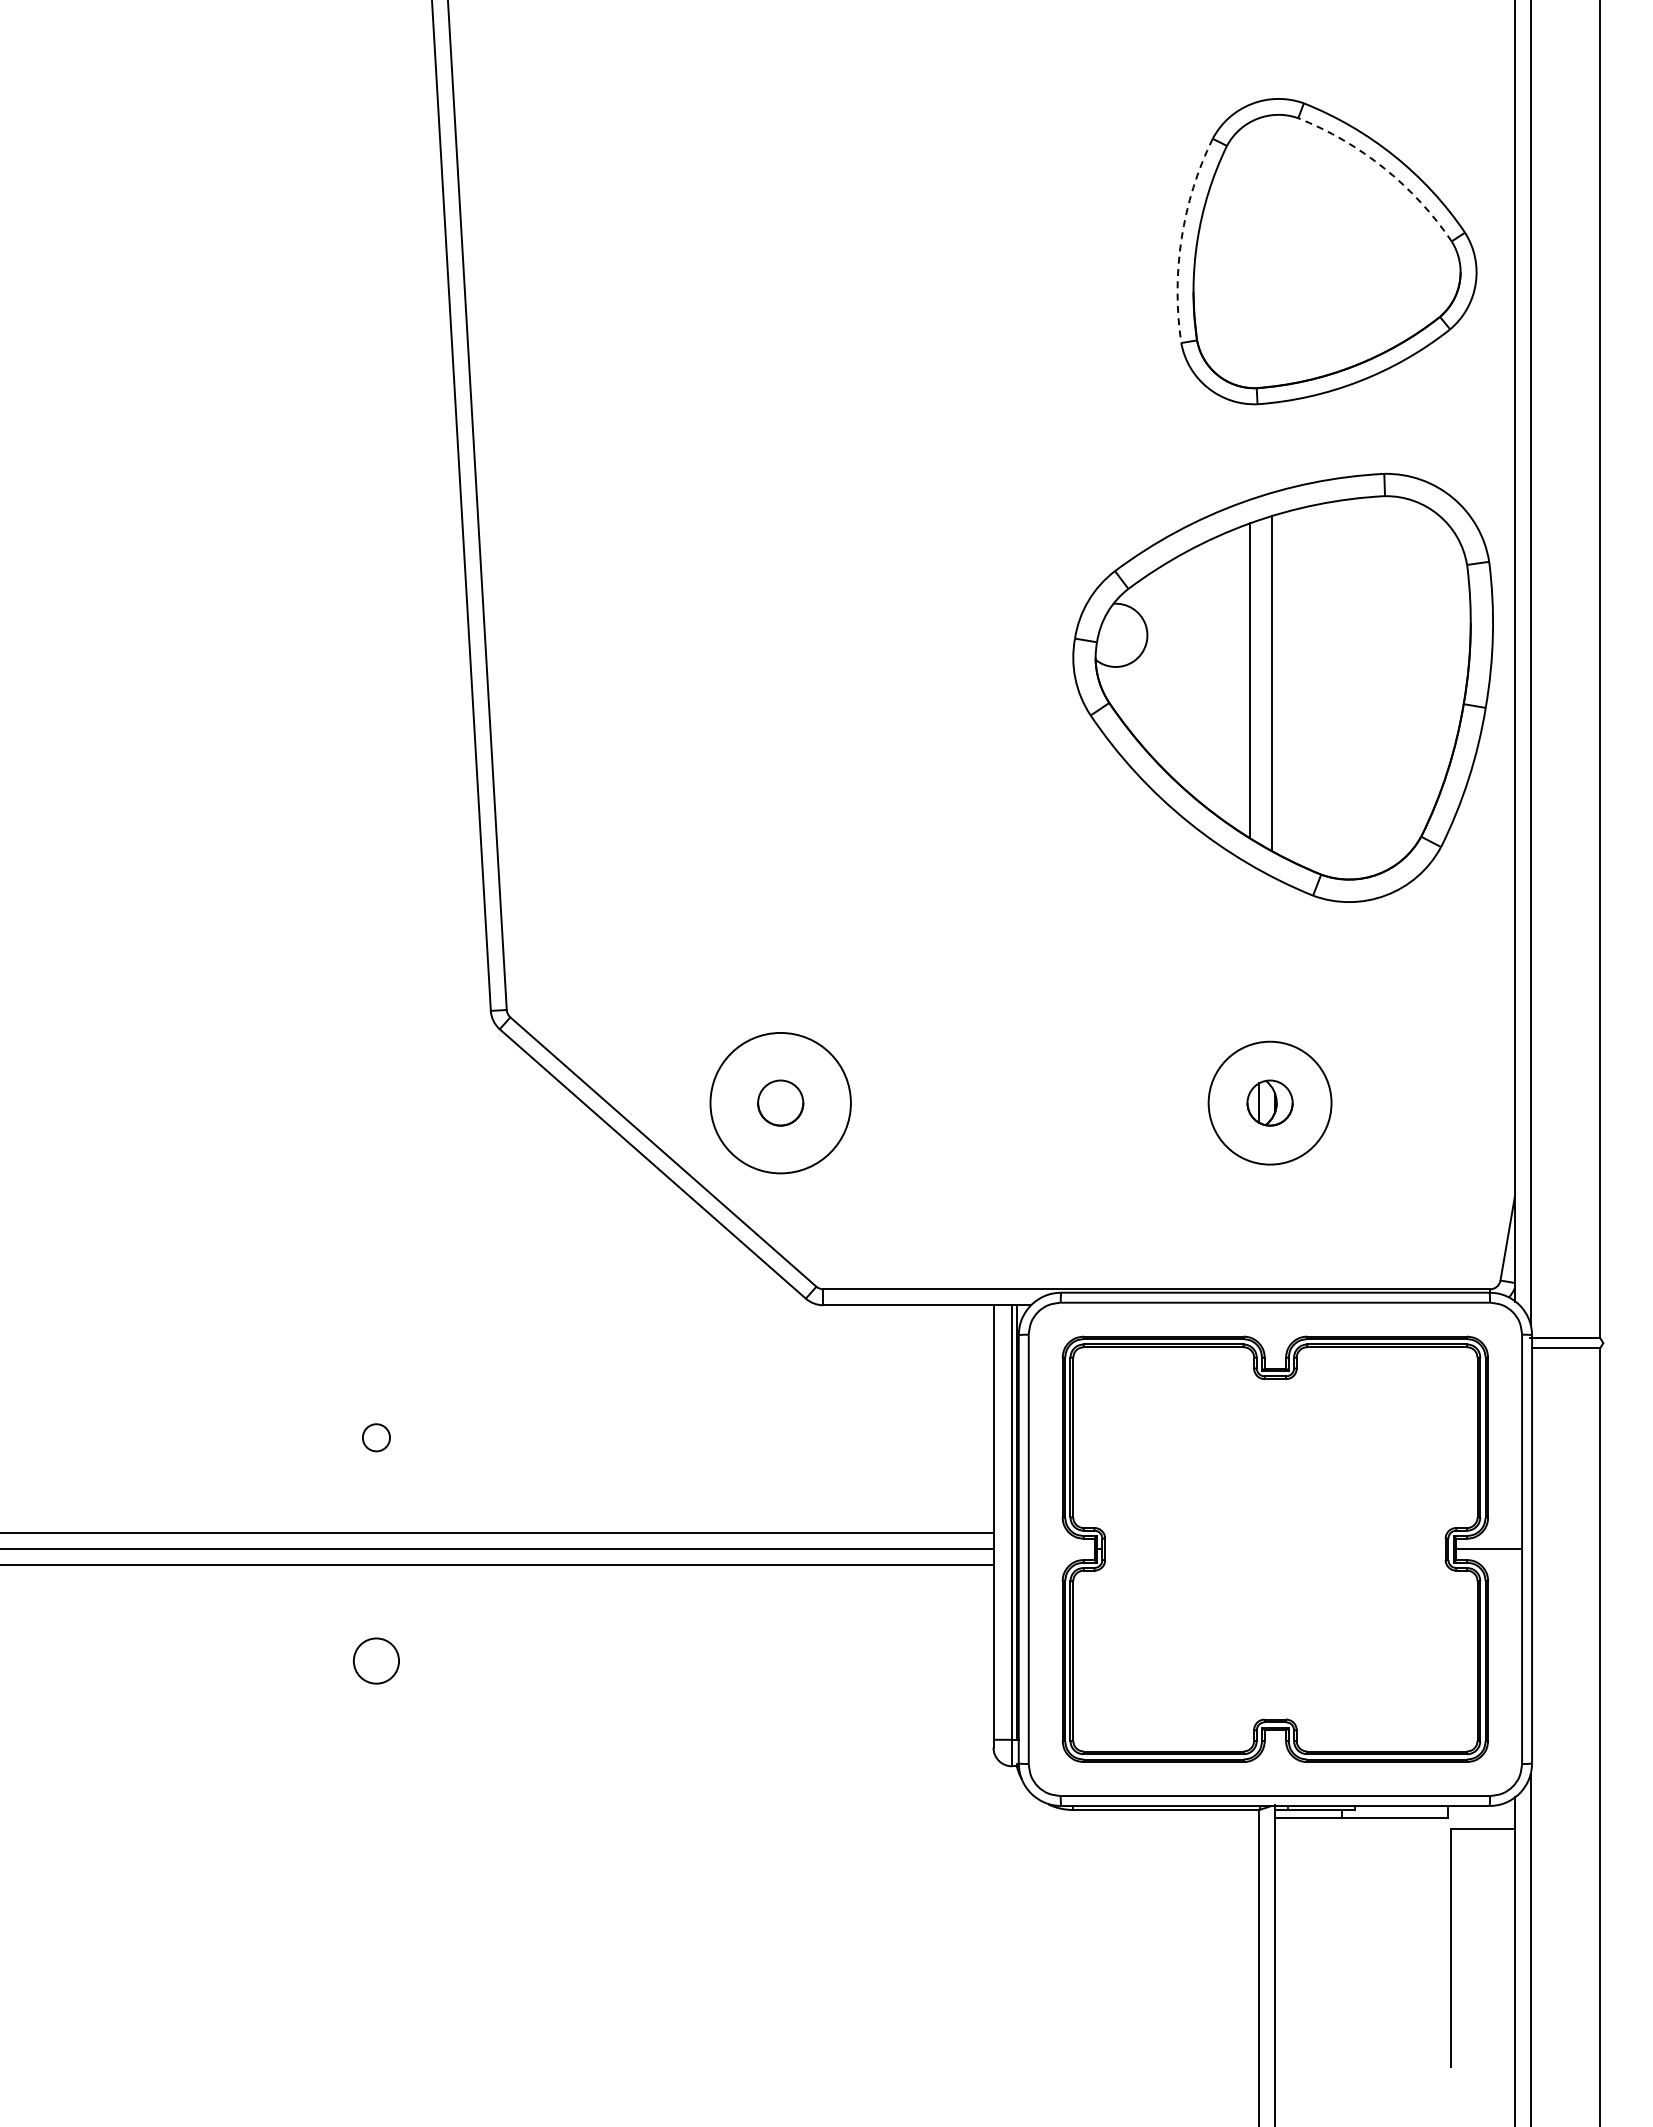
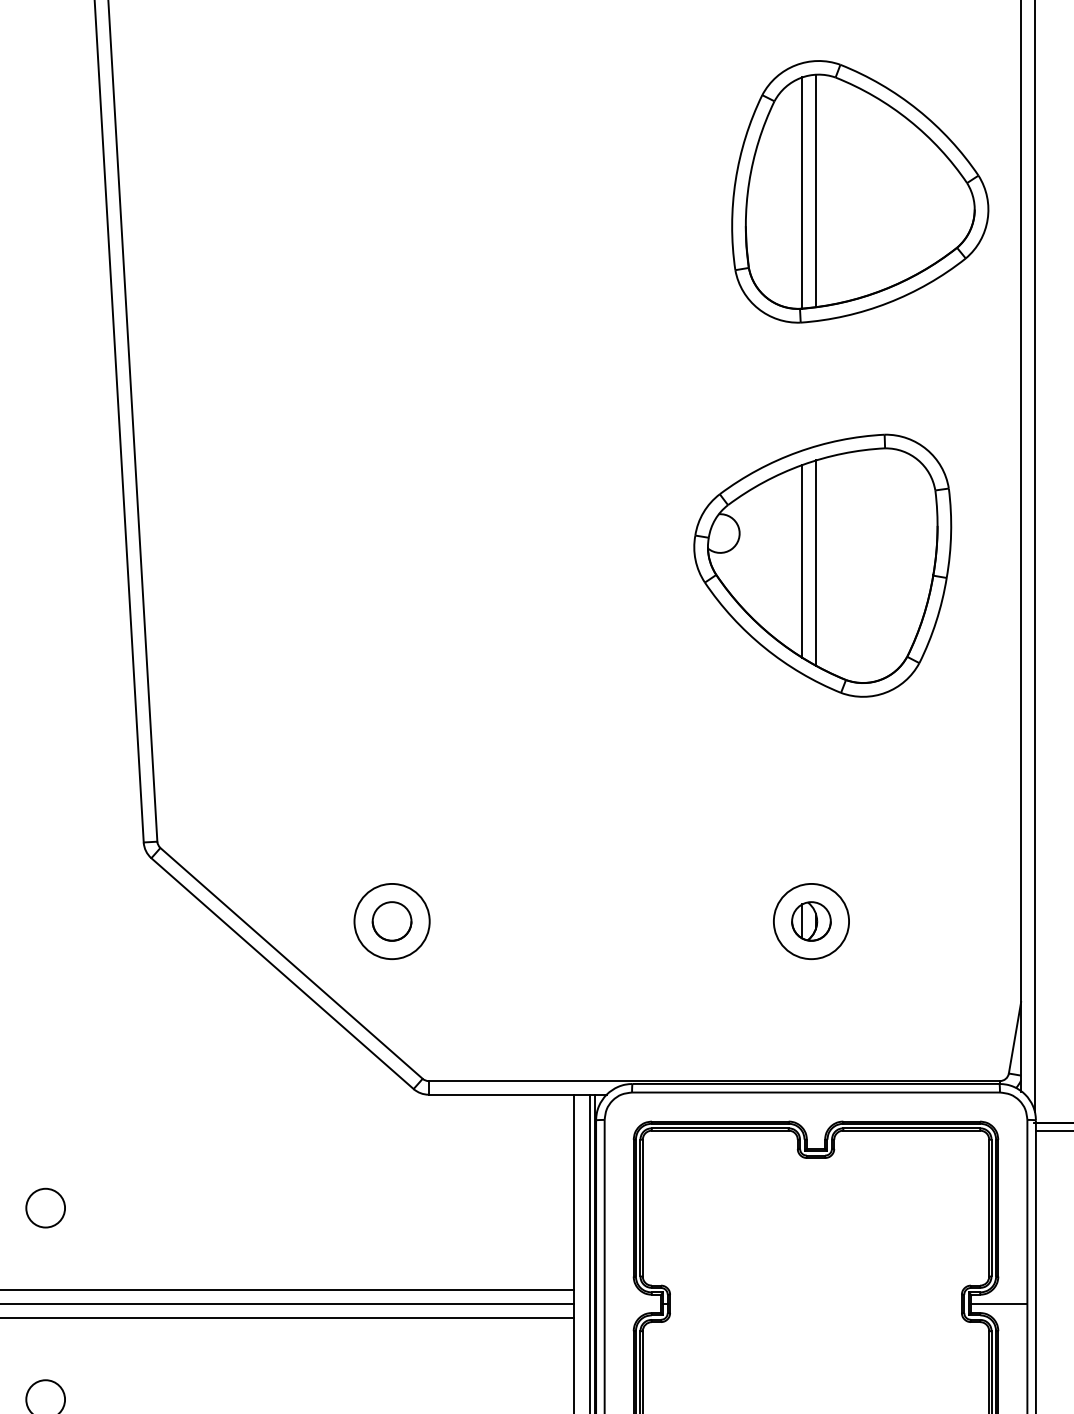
arc: (1384, 168) -> (909, 120), dashed -> solid
arc: (1181, 238) -> (735, 180), dashed -> solid
line: (1275, 250) -> (816, 190), added
line: (1259, 252) -> (802, 192), added
part: (1283, 687) -> (822, 565), size x0.71
circle: (780, 1103) -> (391, 921), size x0.62
circle: (1269, 1103) -> (810, 921), size x0.71
circle: (376, 1437) -> (45, 1208), size x1.67

